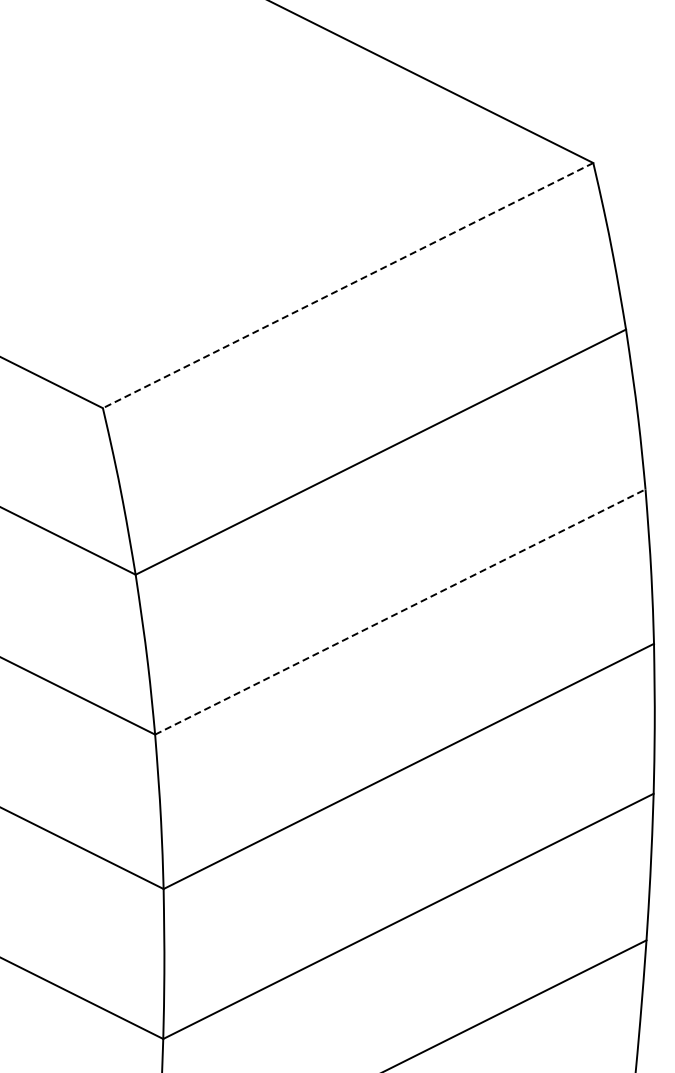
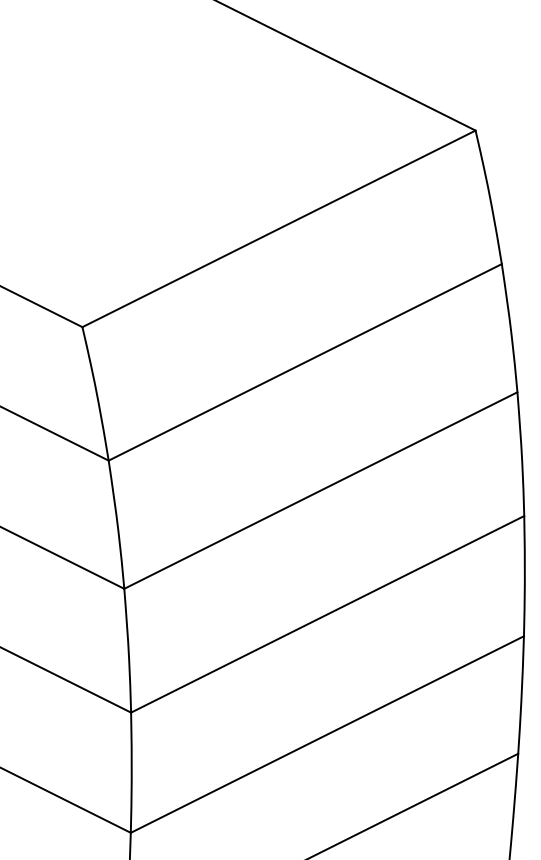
line: (347, 285) -> (278, 228), dashed -> solid
line: (400, 611) -> (321, 490), dashed -> solid

